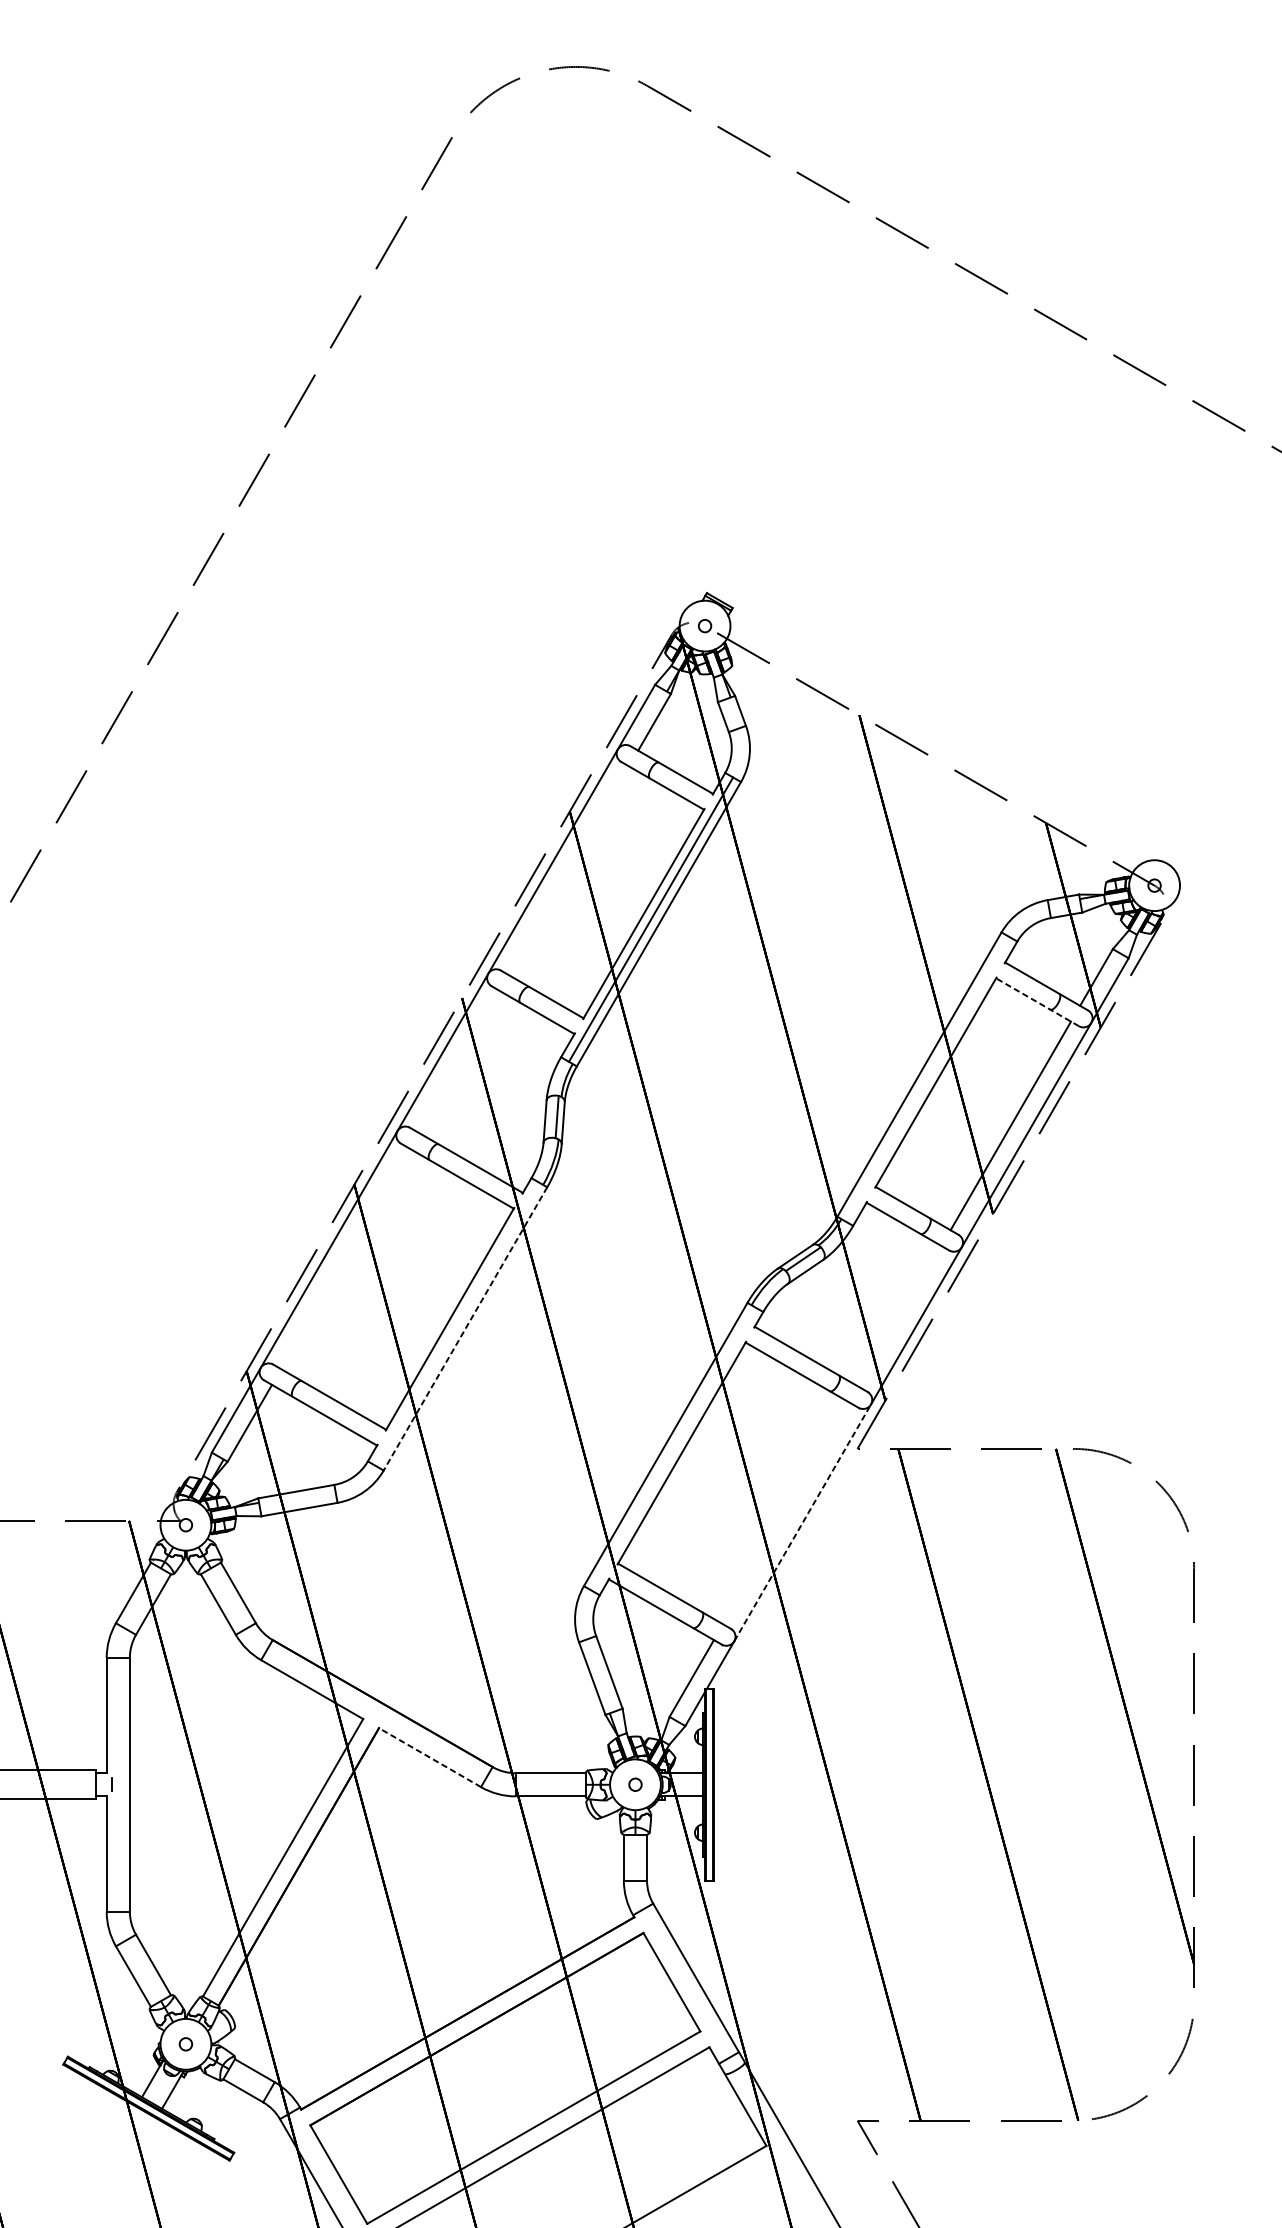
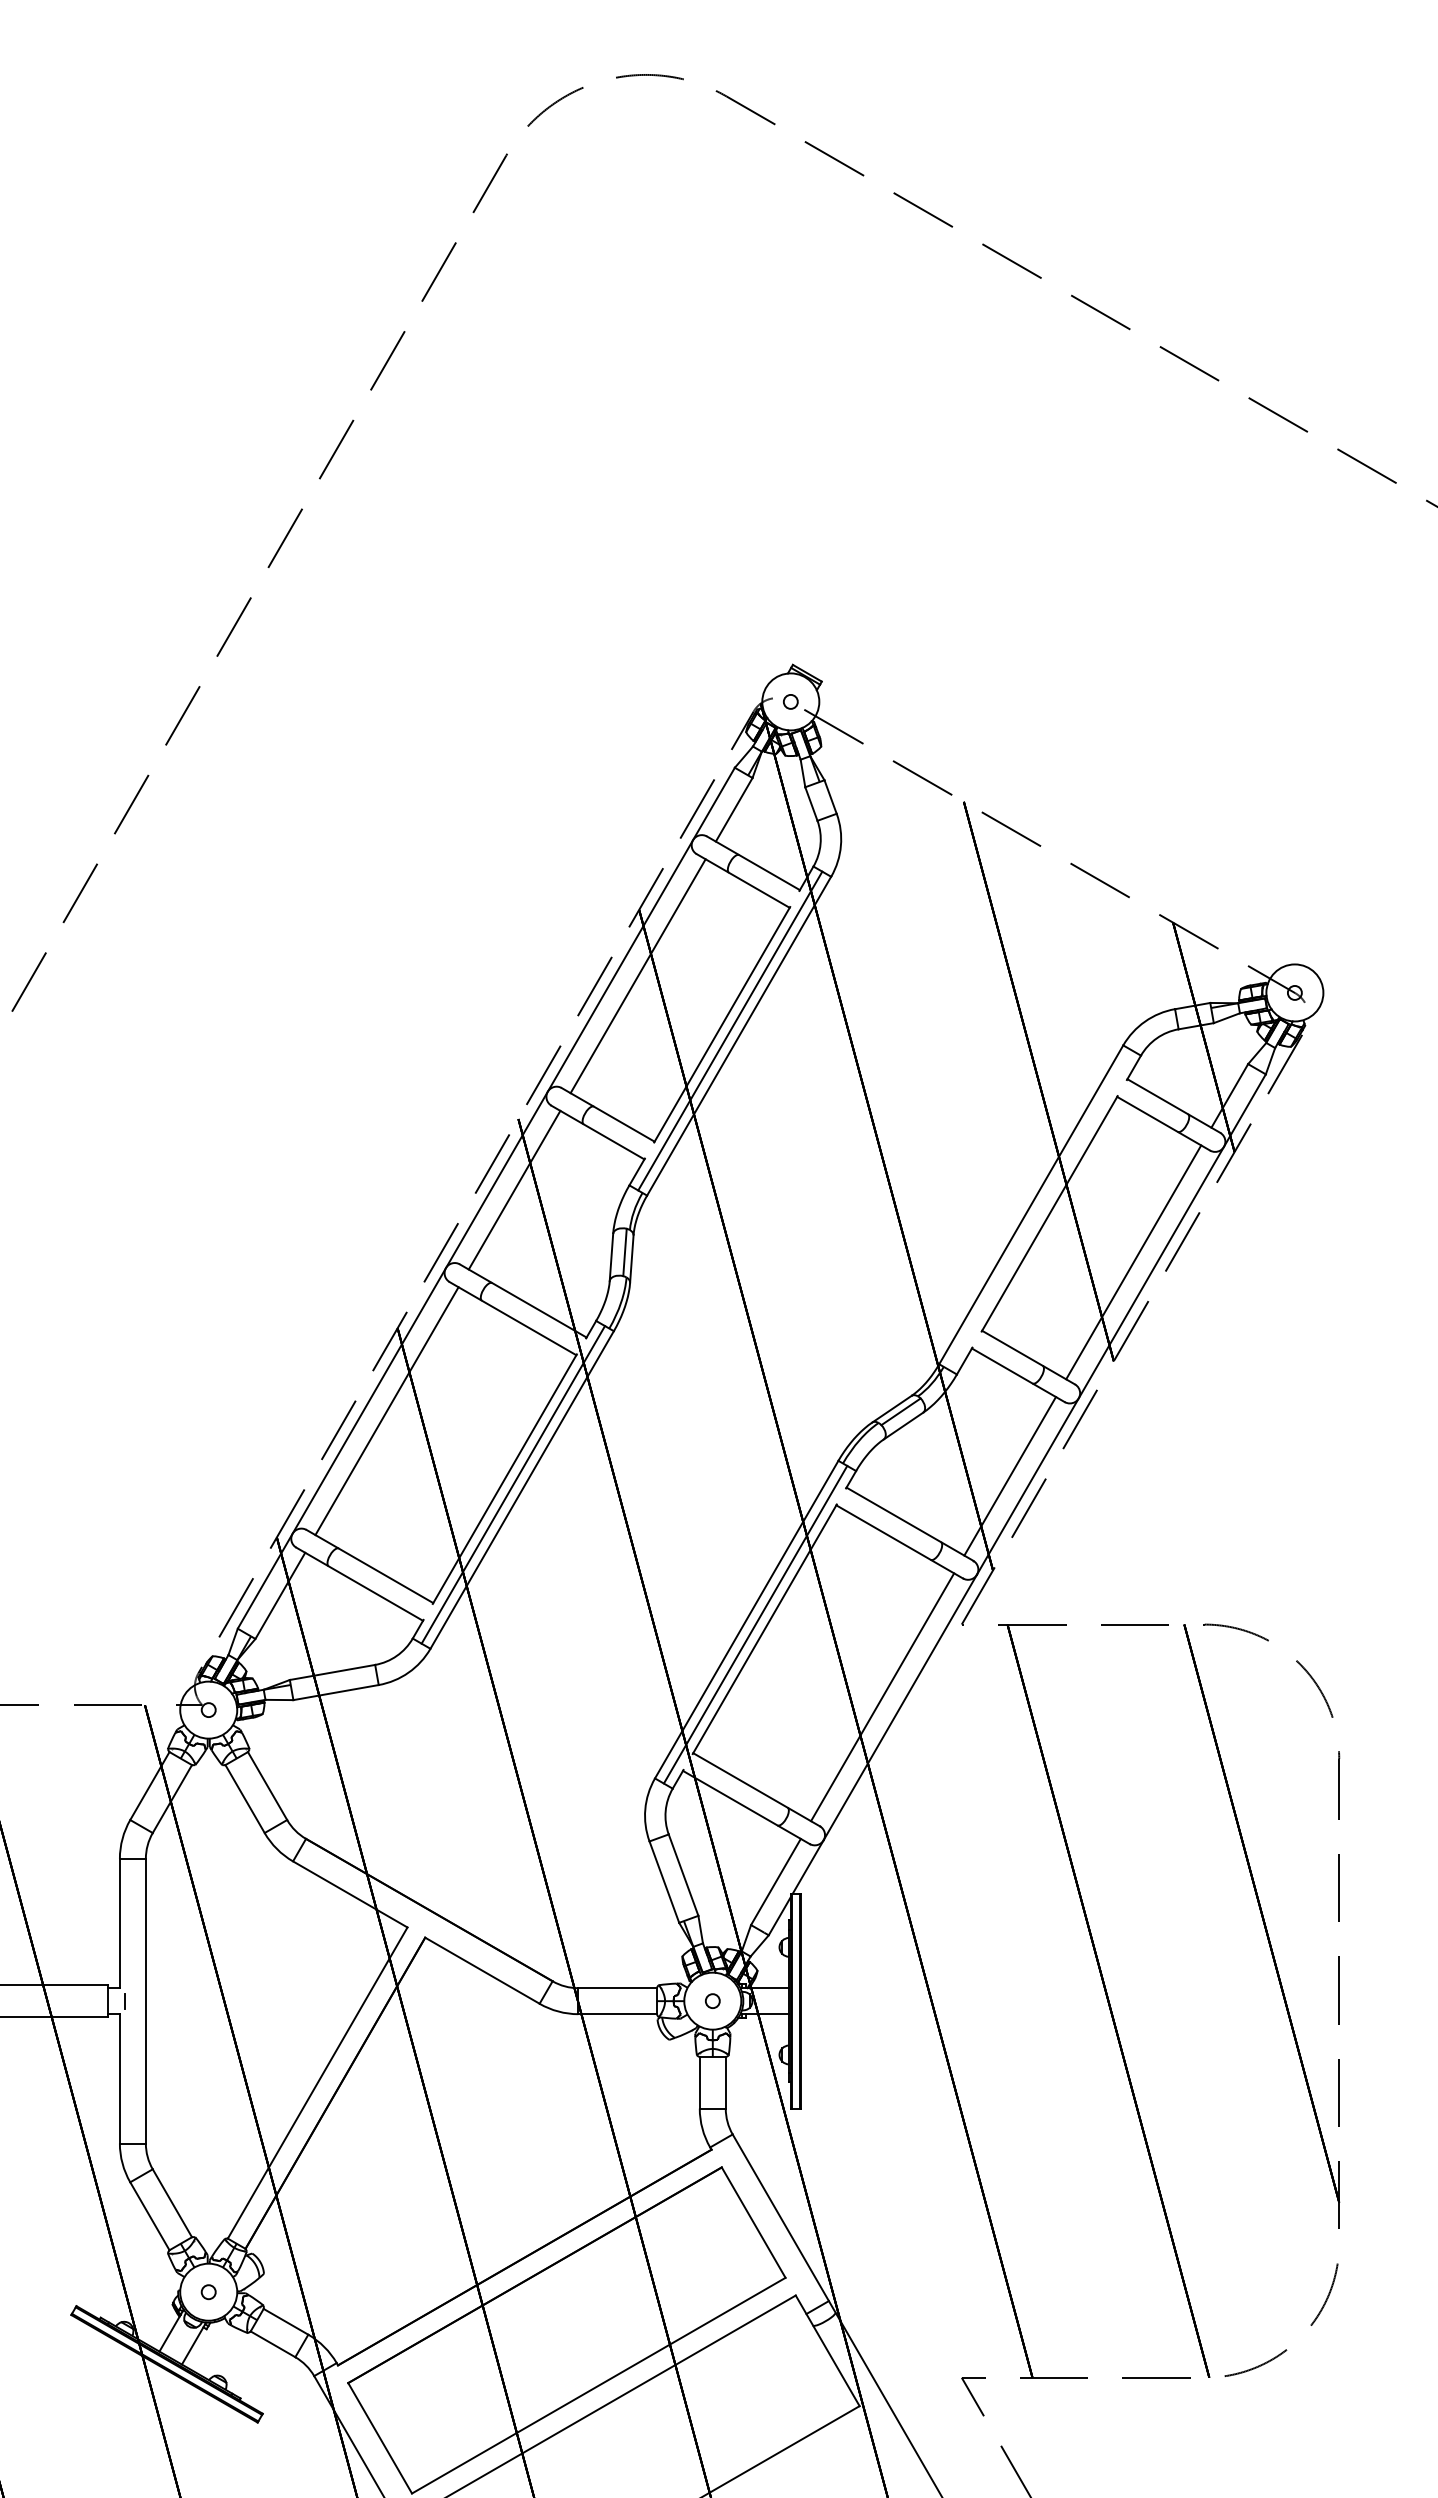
line: (568, 870) -> (637, 976), added
line: (1037, 1002) -> (1163, 1123), dashed -> solid
line: (458, 1060) -> (514, 1189), added
line: (344, 1258) -> (386, 1411), added
line: (900, 1316) -> (1009, 1476), added
line: (457, 1324) -> (513, 1484), added
line: (464, 1329) -> (521, 1490), dashed -> solid
line: (673, 1448) -> (755, 1624), added
line: (786, 1513) -> (882, 1697), added
line: (802, 1522) -> (900, 1707), dashed -> solid
line: (430, 1757) -> (482, 1970), dashed -> solid

